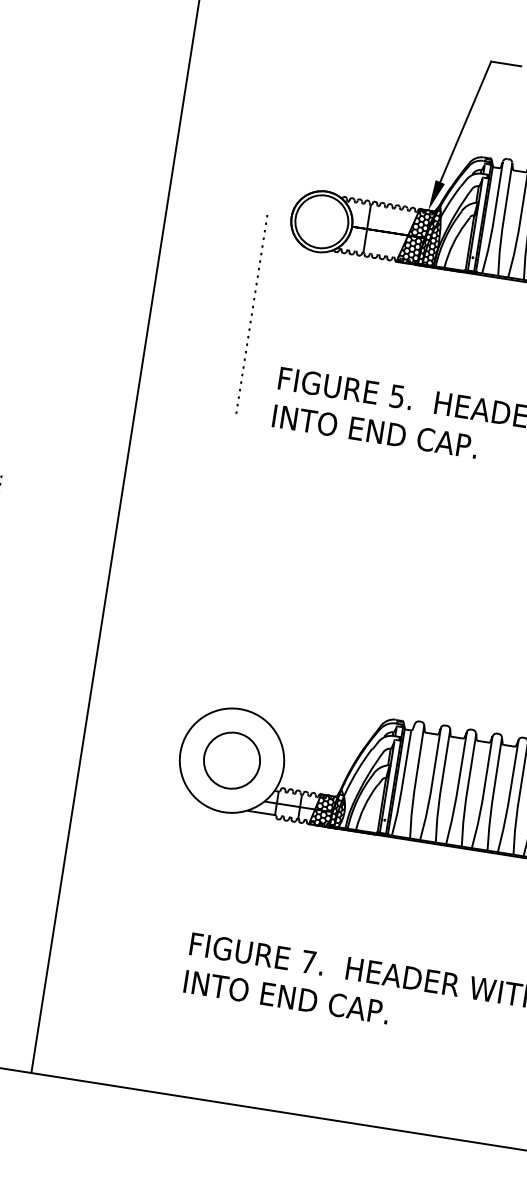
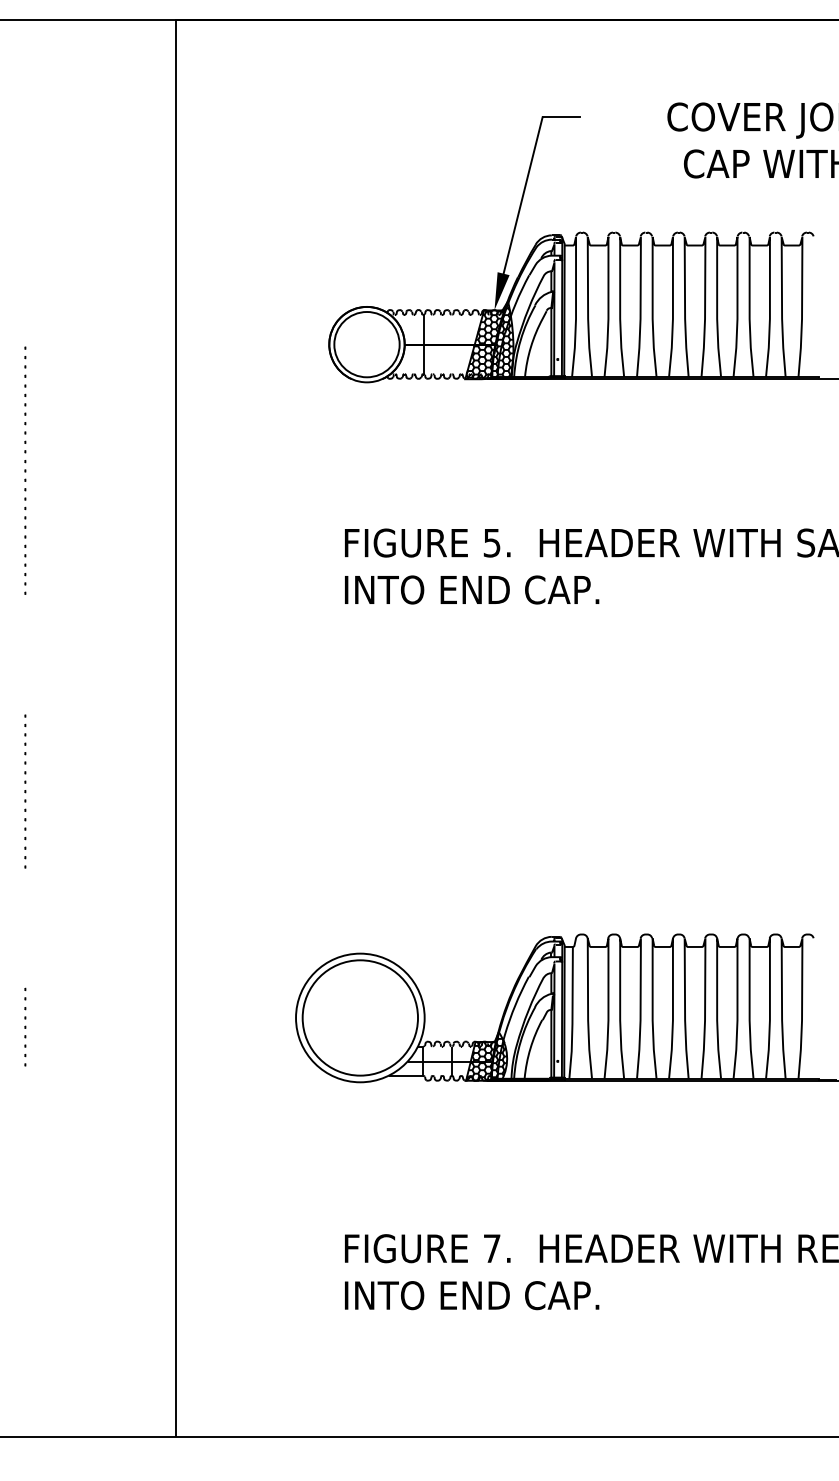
part: (251, 314) -> (25, 470), moved
circle: (232, 760) -> (360, 1017), size x1.67

